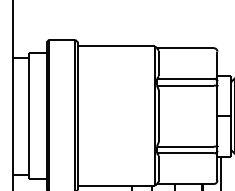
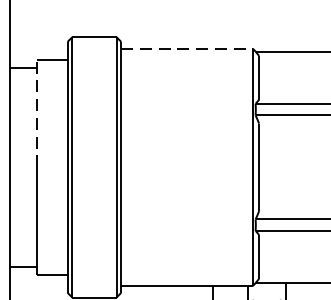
line: (116, 46) -> (186, 48), solid -> dashed
line: (28, 84) -> (36, 113), solid -> dashed

